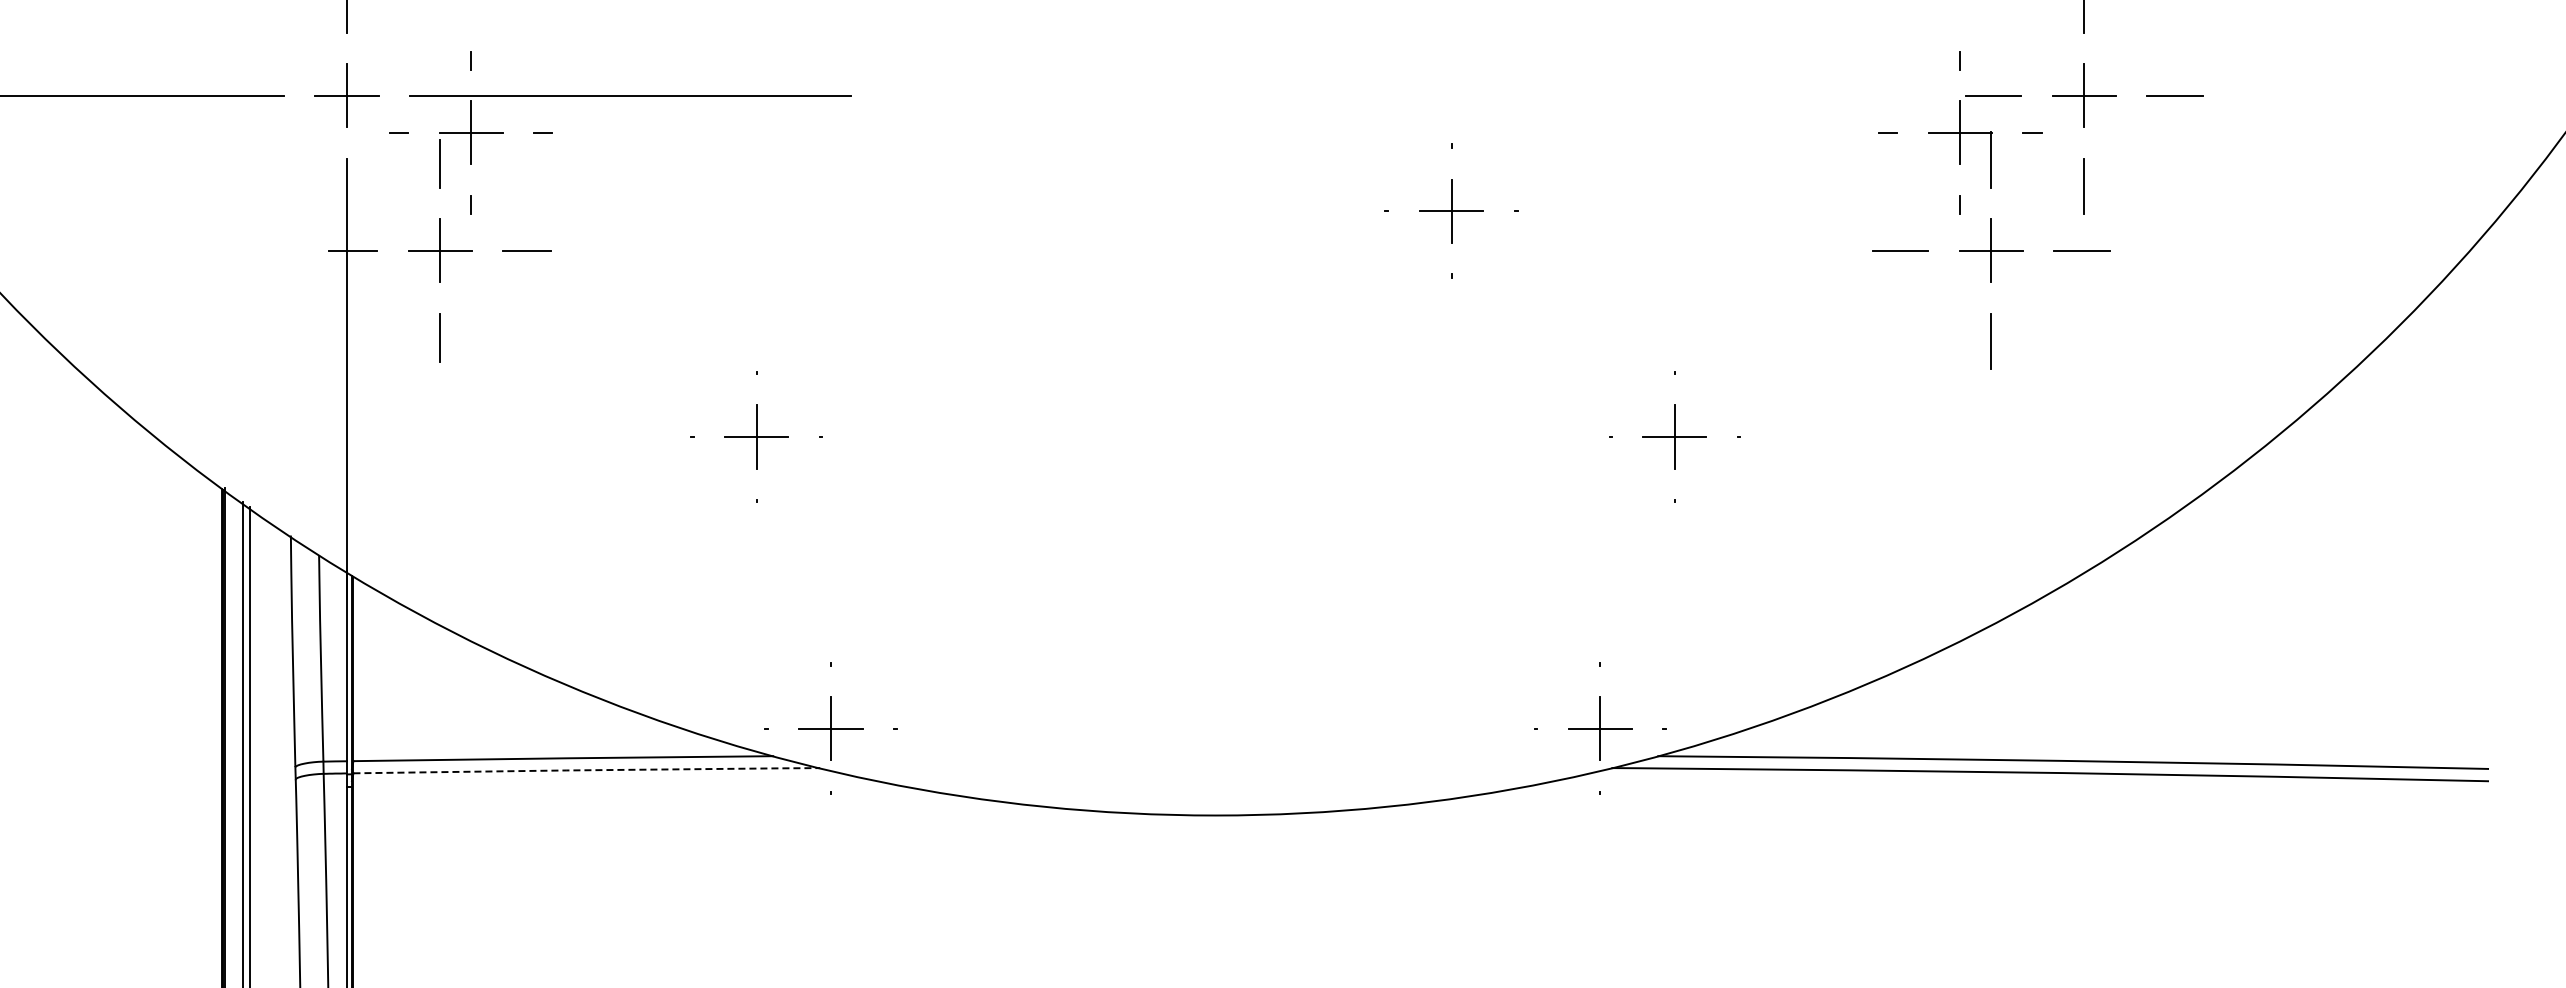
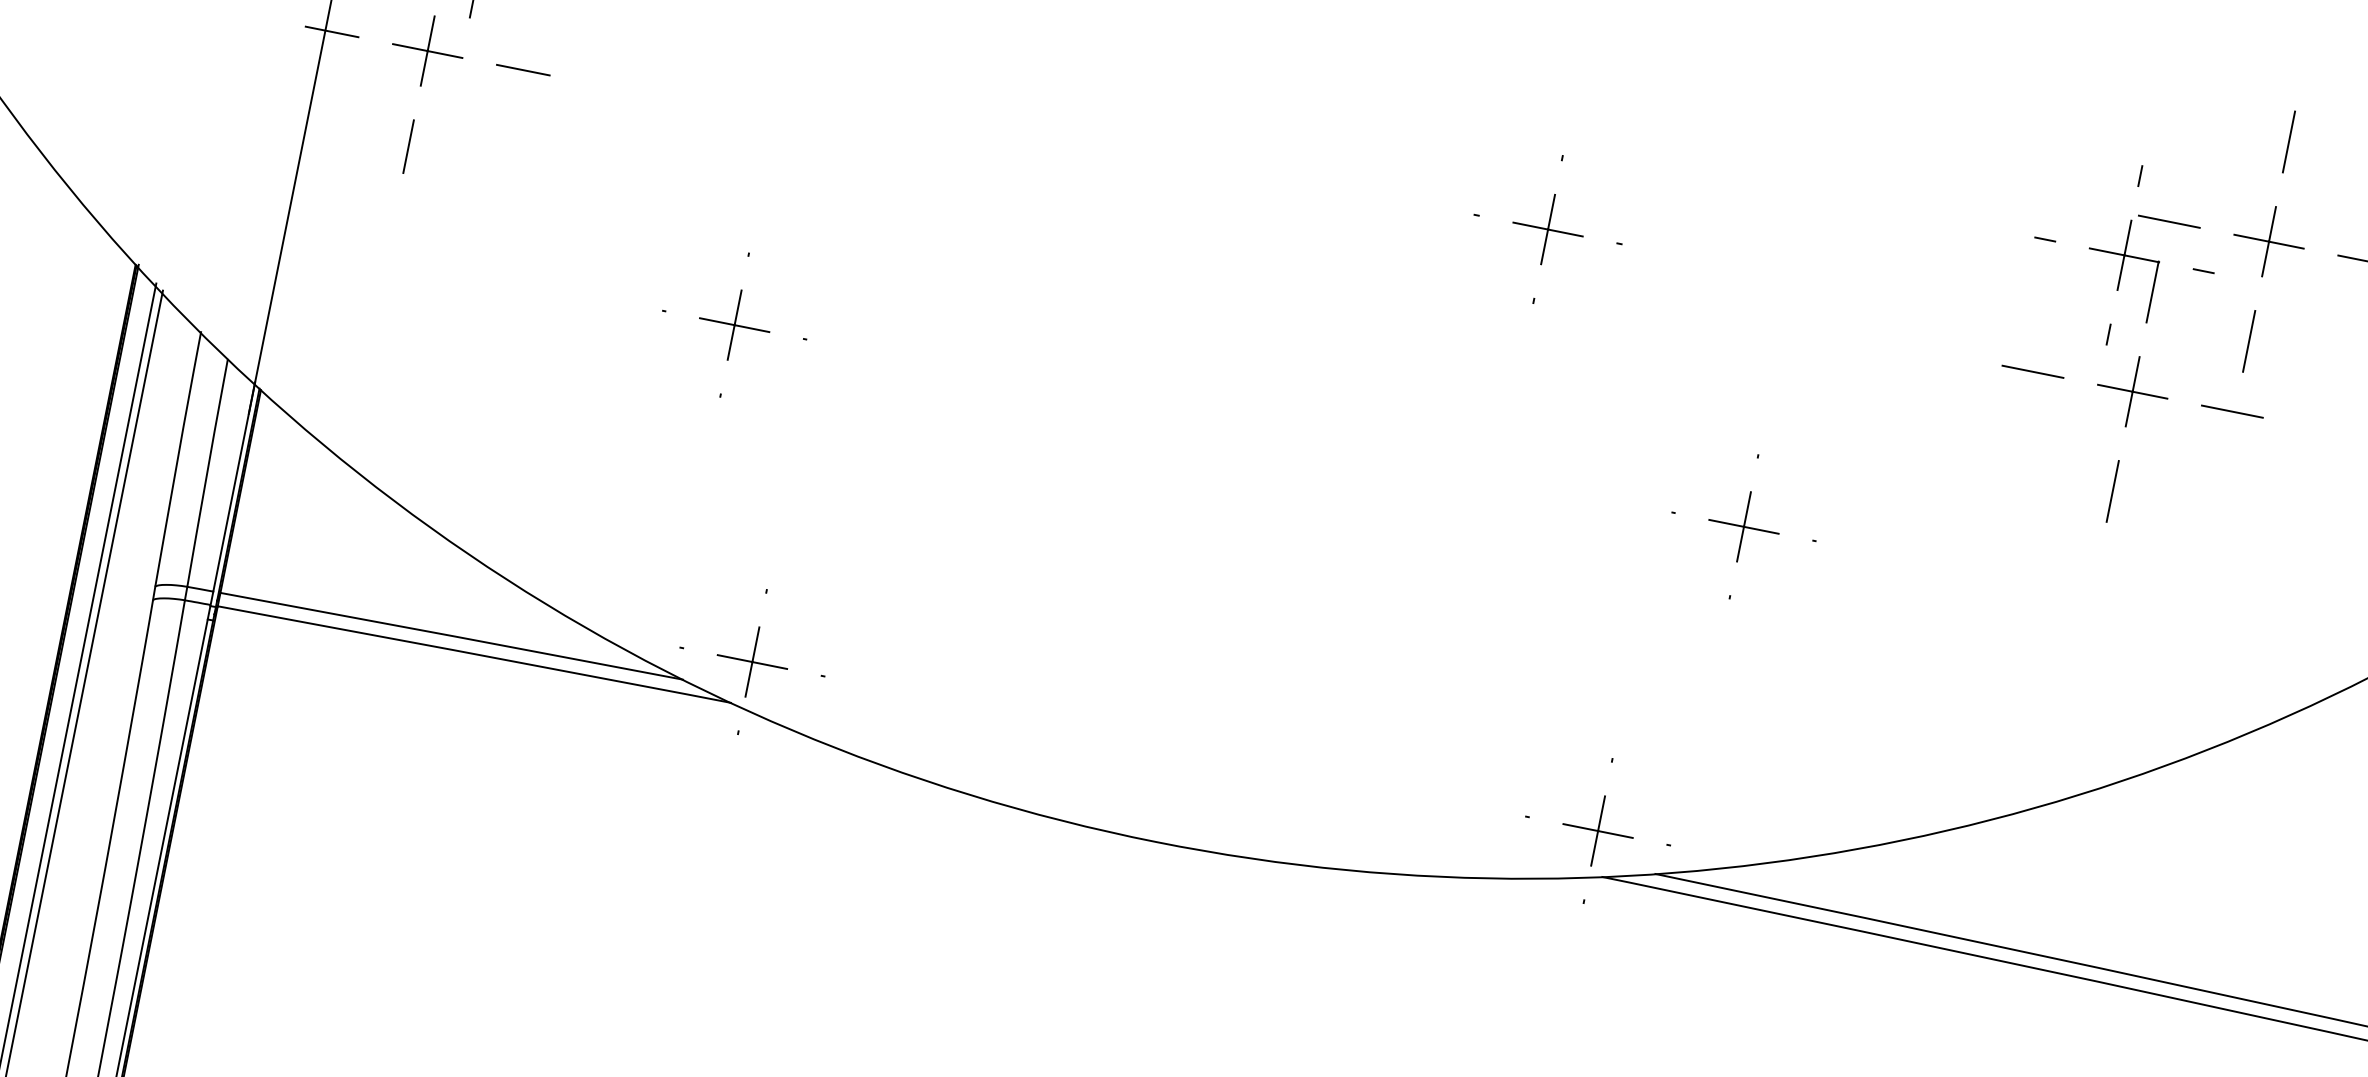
line: (586, 770) -> (474, 654), dashed -> solid

